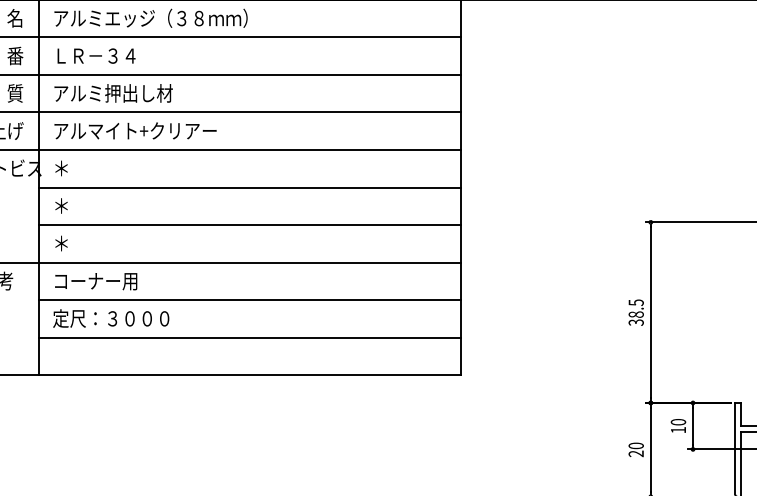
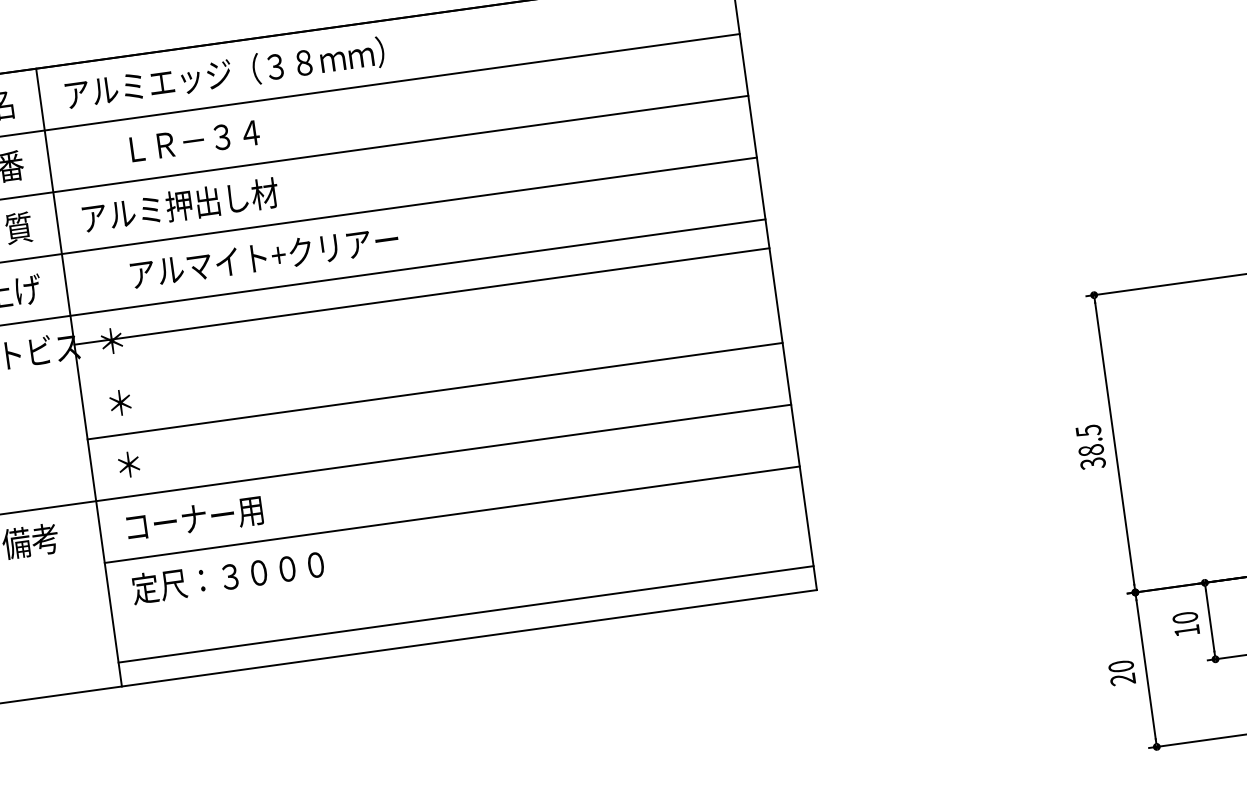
text: (96, 55) -> (194, 140), moved
text: (135, 130) -> (264, 256), moved
line: (249, 187) -> (421, 296), moved
line: (249, 337) -> (465, 614), moved

